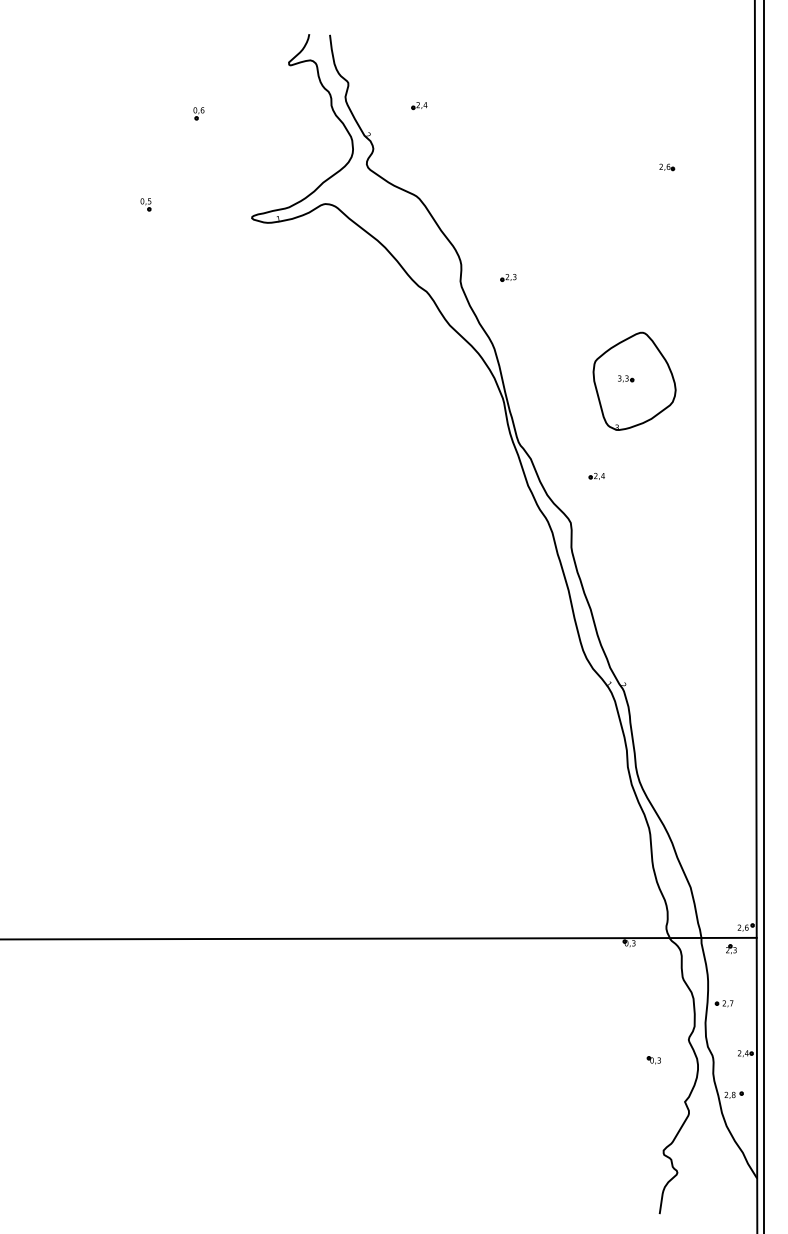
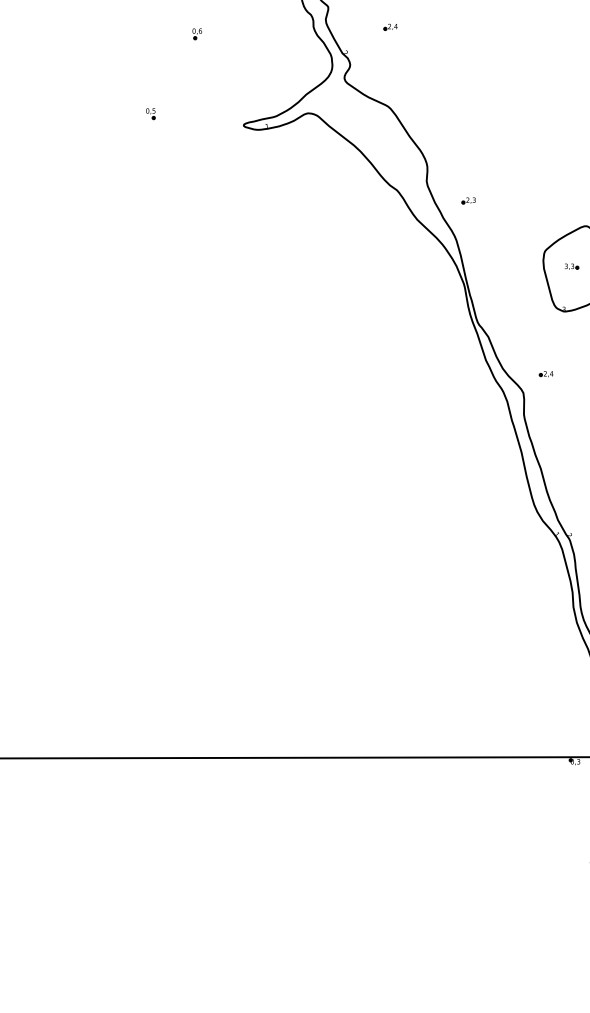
part: (508, 277) -> (468, 200), moved
part: (596, 476) -> (545, 374), moved

